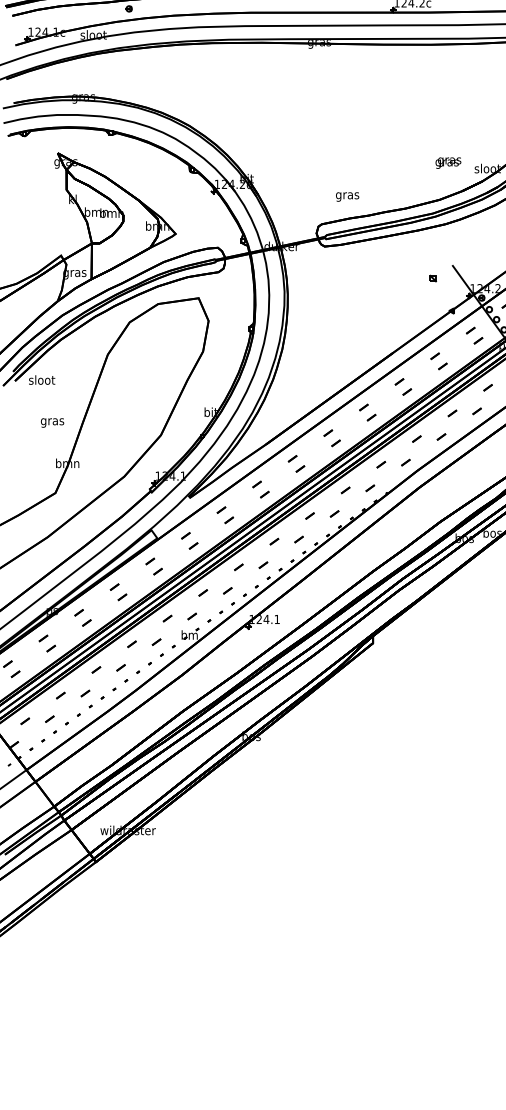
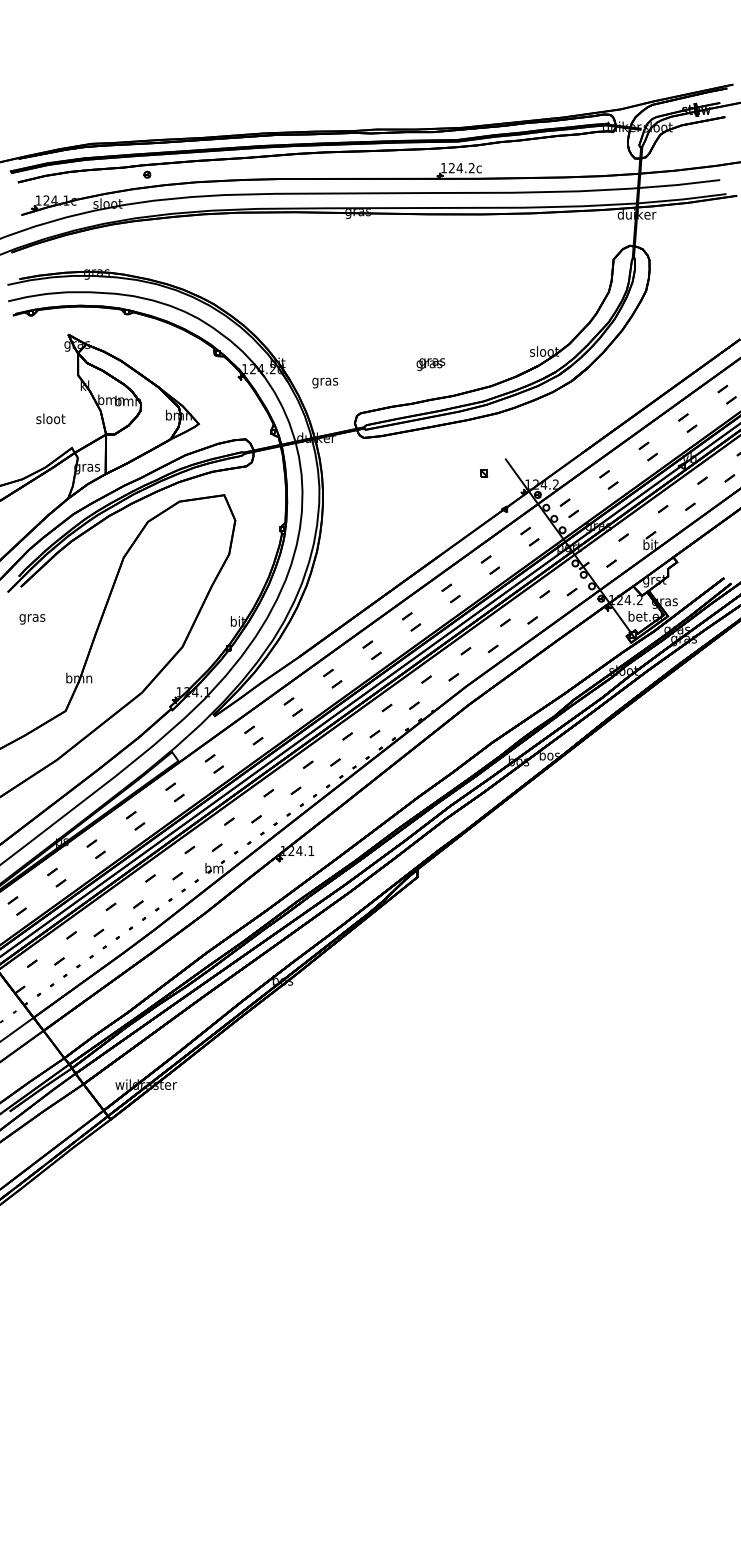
text: (448, 163) -> (430, 364), moved
text: (347, 196) -> (325, 382), moved
text: (41, 379) -> (50, 418), moved
text: (52, 423) -> (32, 619), moved

